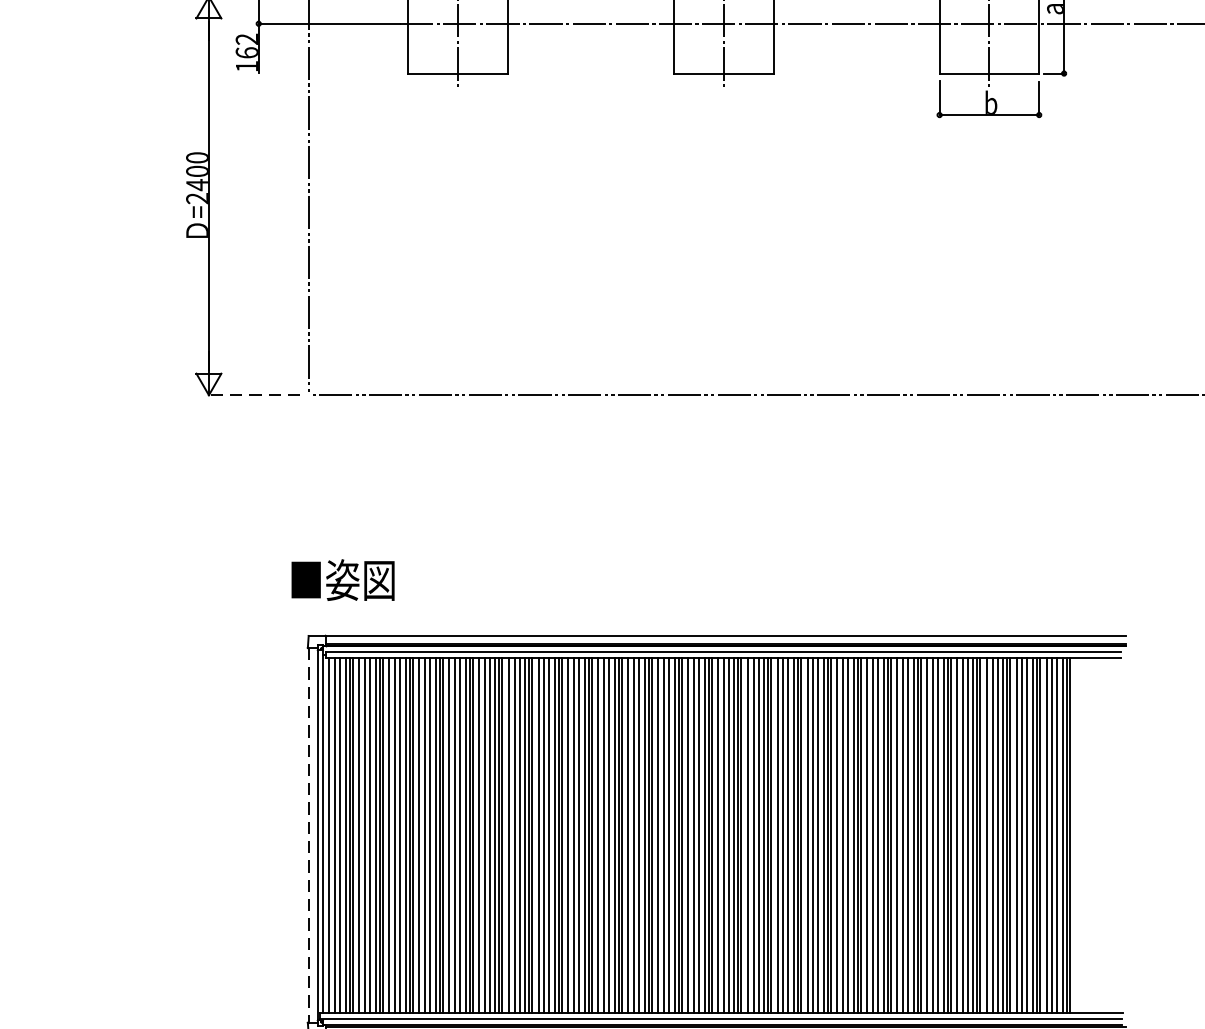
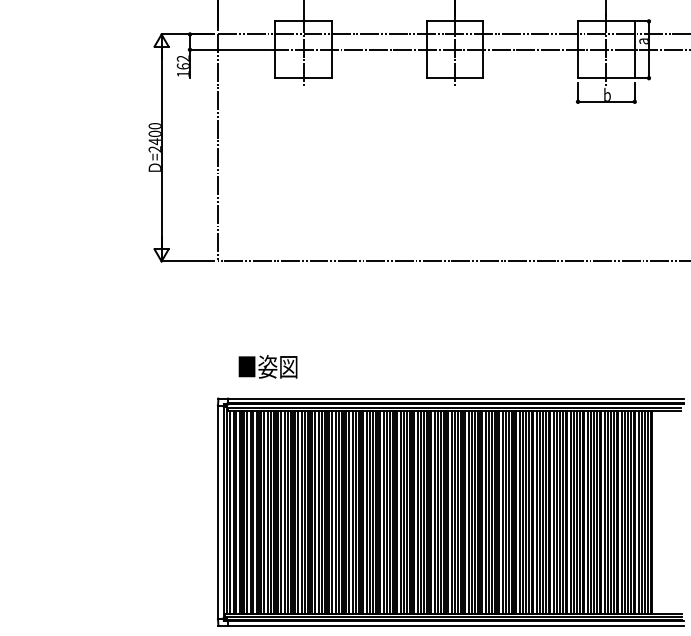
line: (254, 395) -> (187, 261), dashed -> solid
text: (342, 579) -> (267, 366), moved
line: (308, 835) -> (218, 512), dashed -> solid

